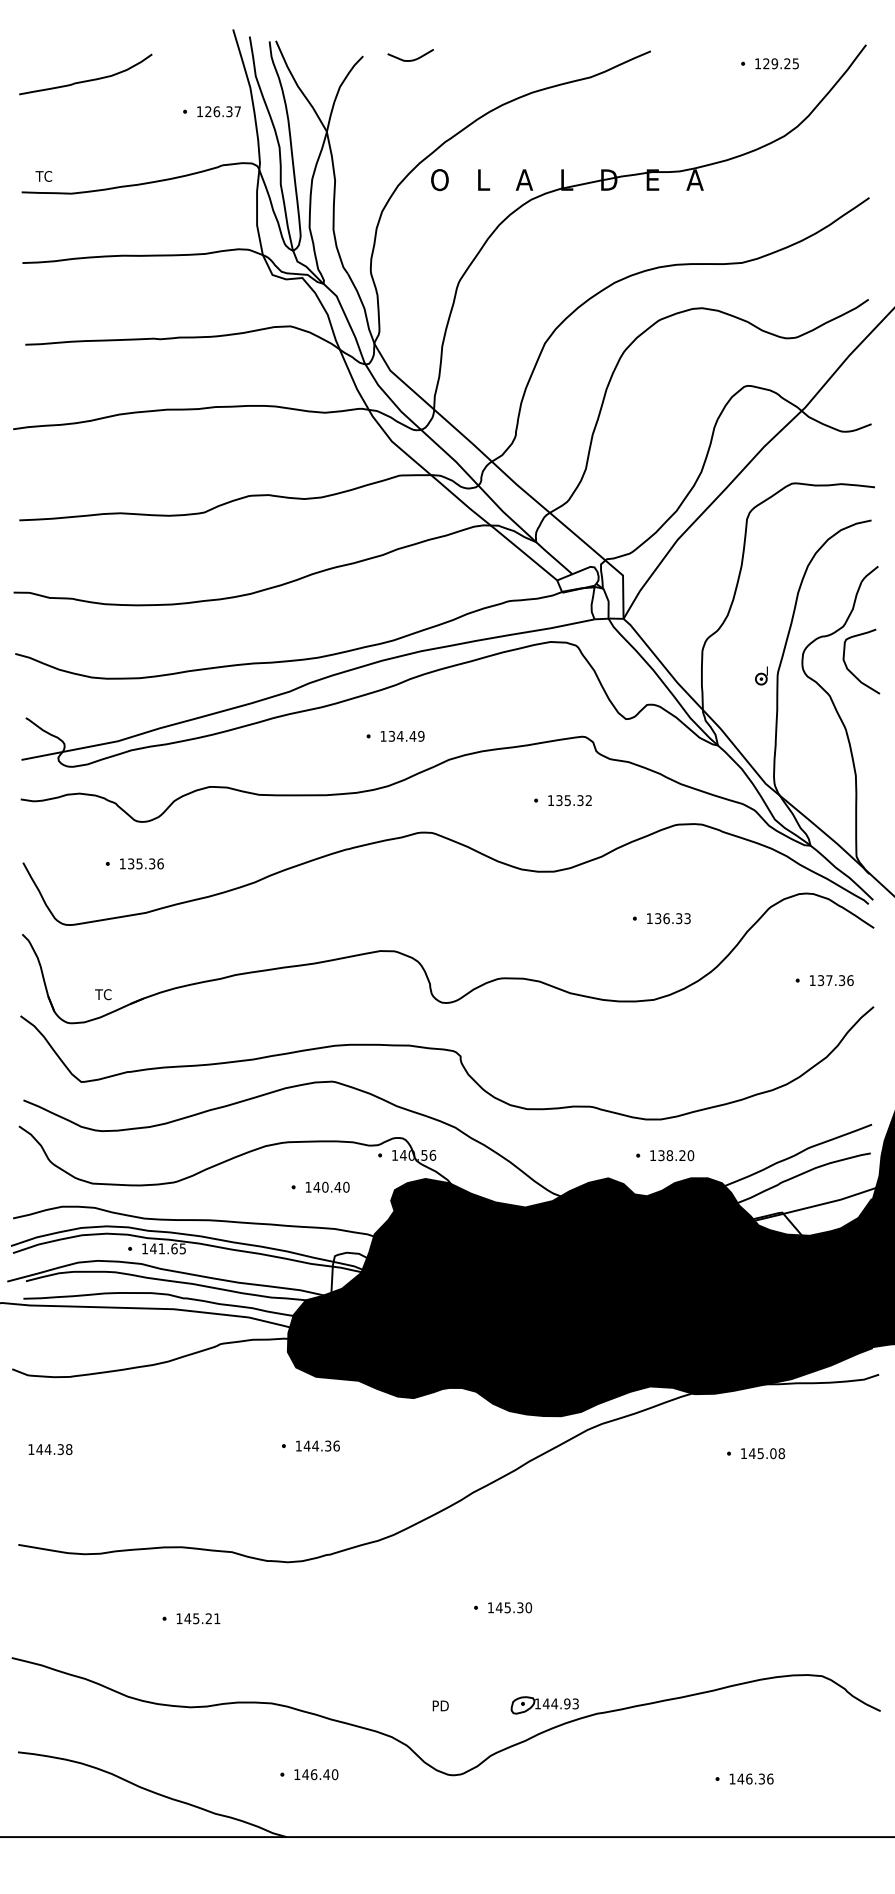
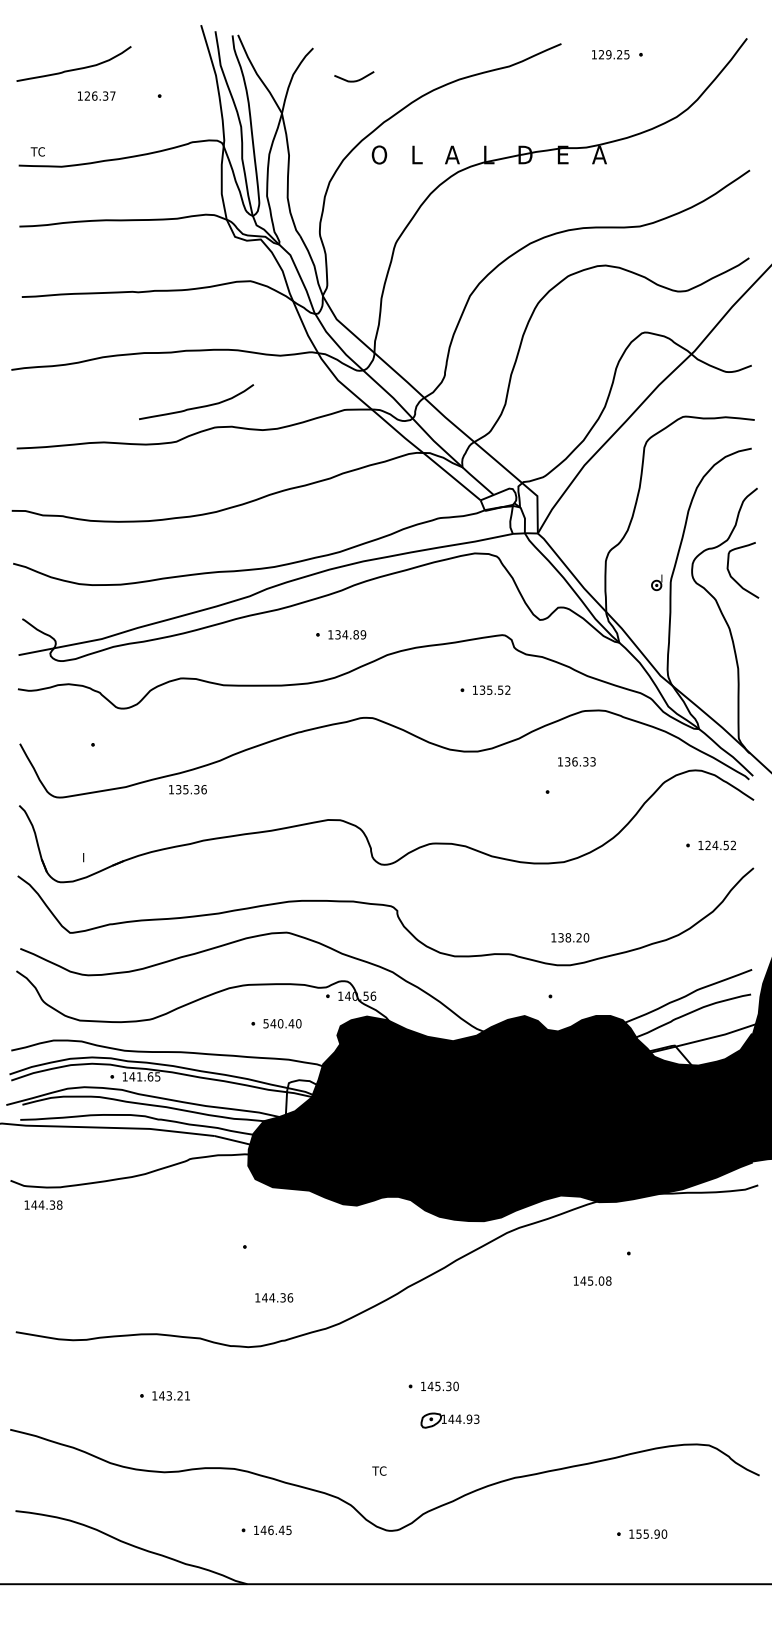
curve: (410, 59) -> (354, 80), moved
text: (776, 63) -> (610, 54), moved
text: (218, 111) -> (96, 95), moved
curve: (230, 471) -> (198, 406), added
text: (412, 736) -> (355, 634), 134.49 -> 134.89
text: (580, 800) -> (500, 690), 135.32 -> 135.52
text: (141, 863) -> (187, 789), moved
text: (668, 918) -> (576, 761), moved
text: (835, 980) -> (720, 845), 137.36 -> 124.52
text: (103, 994) -> (89, 857), TC -> I
text: (672, 1155) -> (570, 937), moved
text: (308, 1187) -> (266, 1023), 140.40 -> 540.40
text: (317, 1445) -> (273, 1297), moved
text: (50, 1449) -> (43, 1205), moved
text: (762, 1453) -> (592, 1280), moved
text: (196, 1618) -> (169, 1395), 145.21 -> 143.21
text: (439, 1705) -> (379, 1470), PD -> TC
part: (544, 1705) -> (449, 1420), moved
text: (334, 1774) -> (288, 1530), 146.40 -> 146.45
text: (755, 1778) -> (651, 1533), 146.36 -> 155.90

